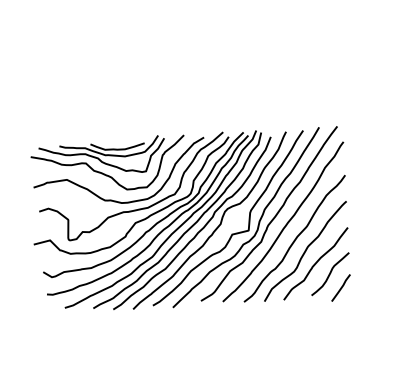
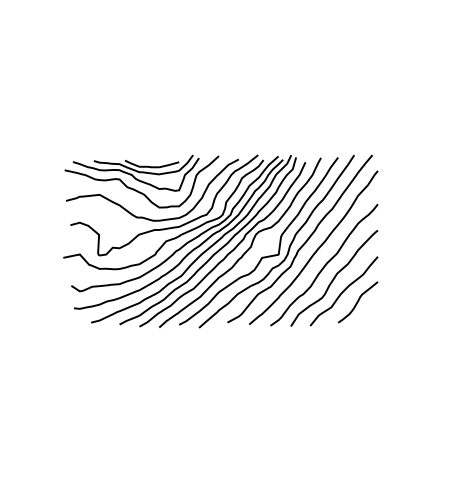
line: (340, 287) -> (367, 316), removed

